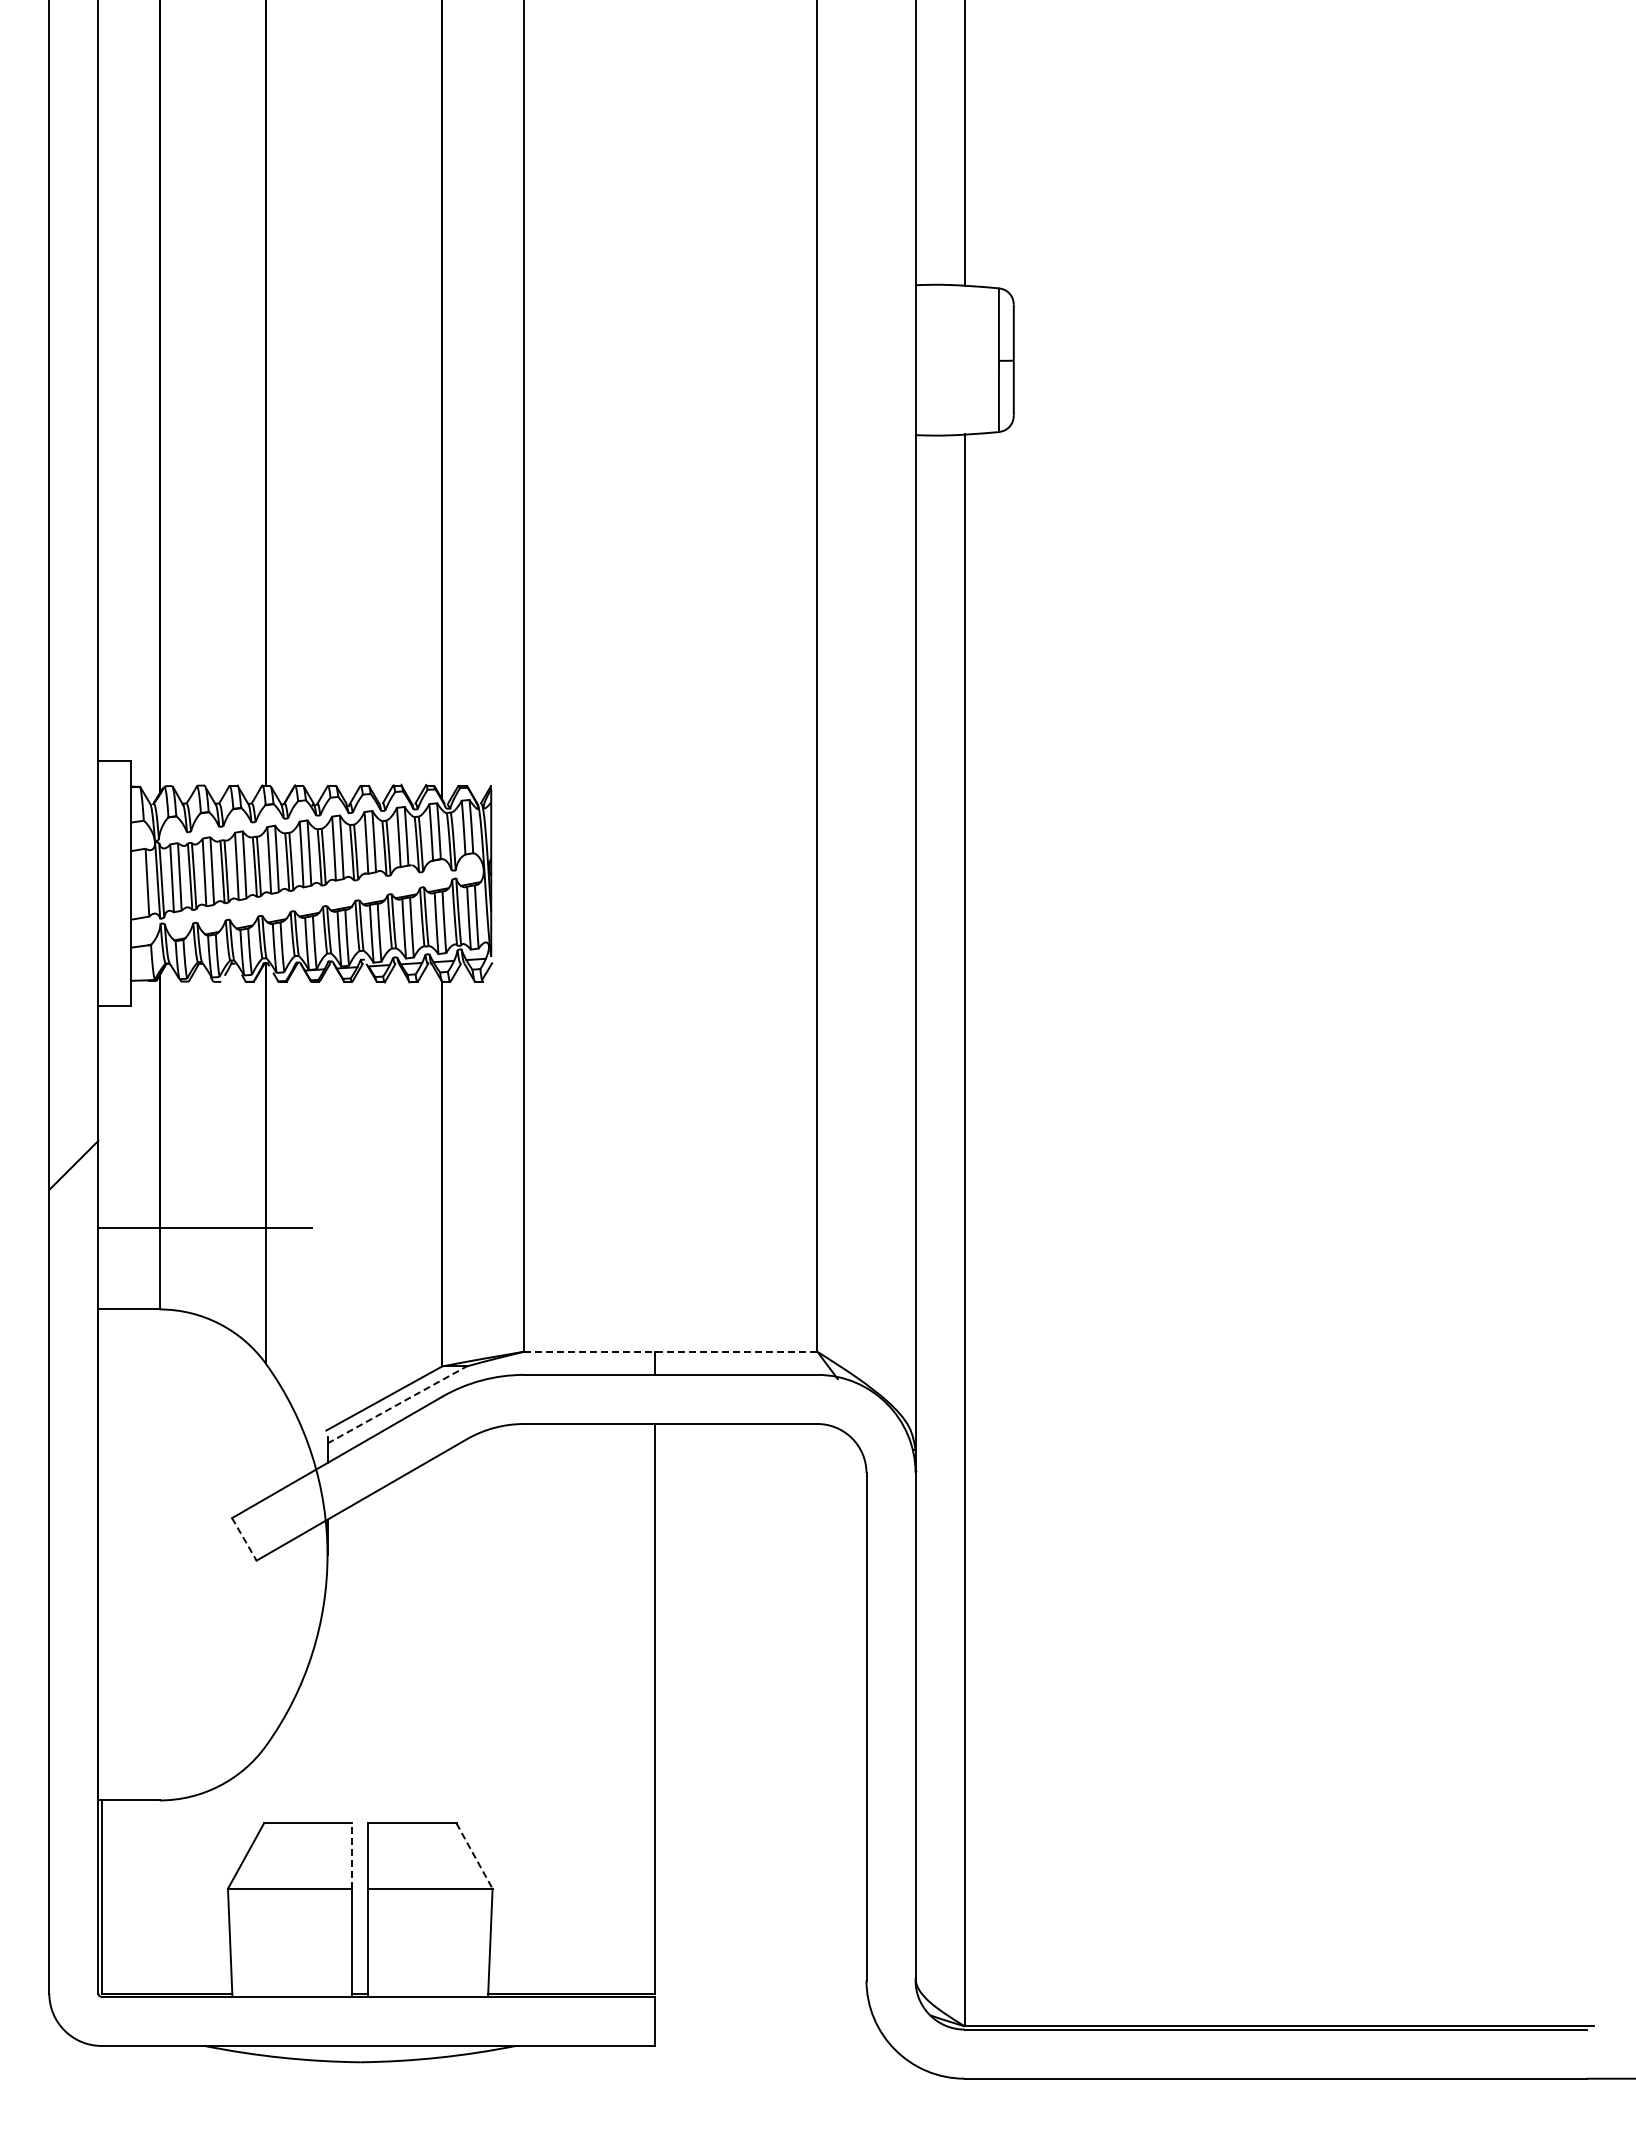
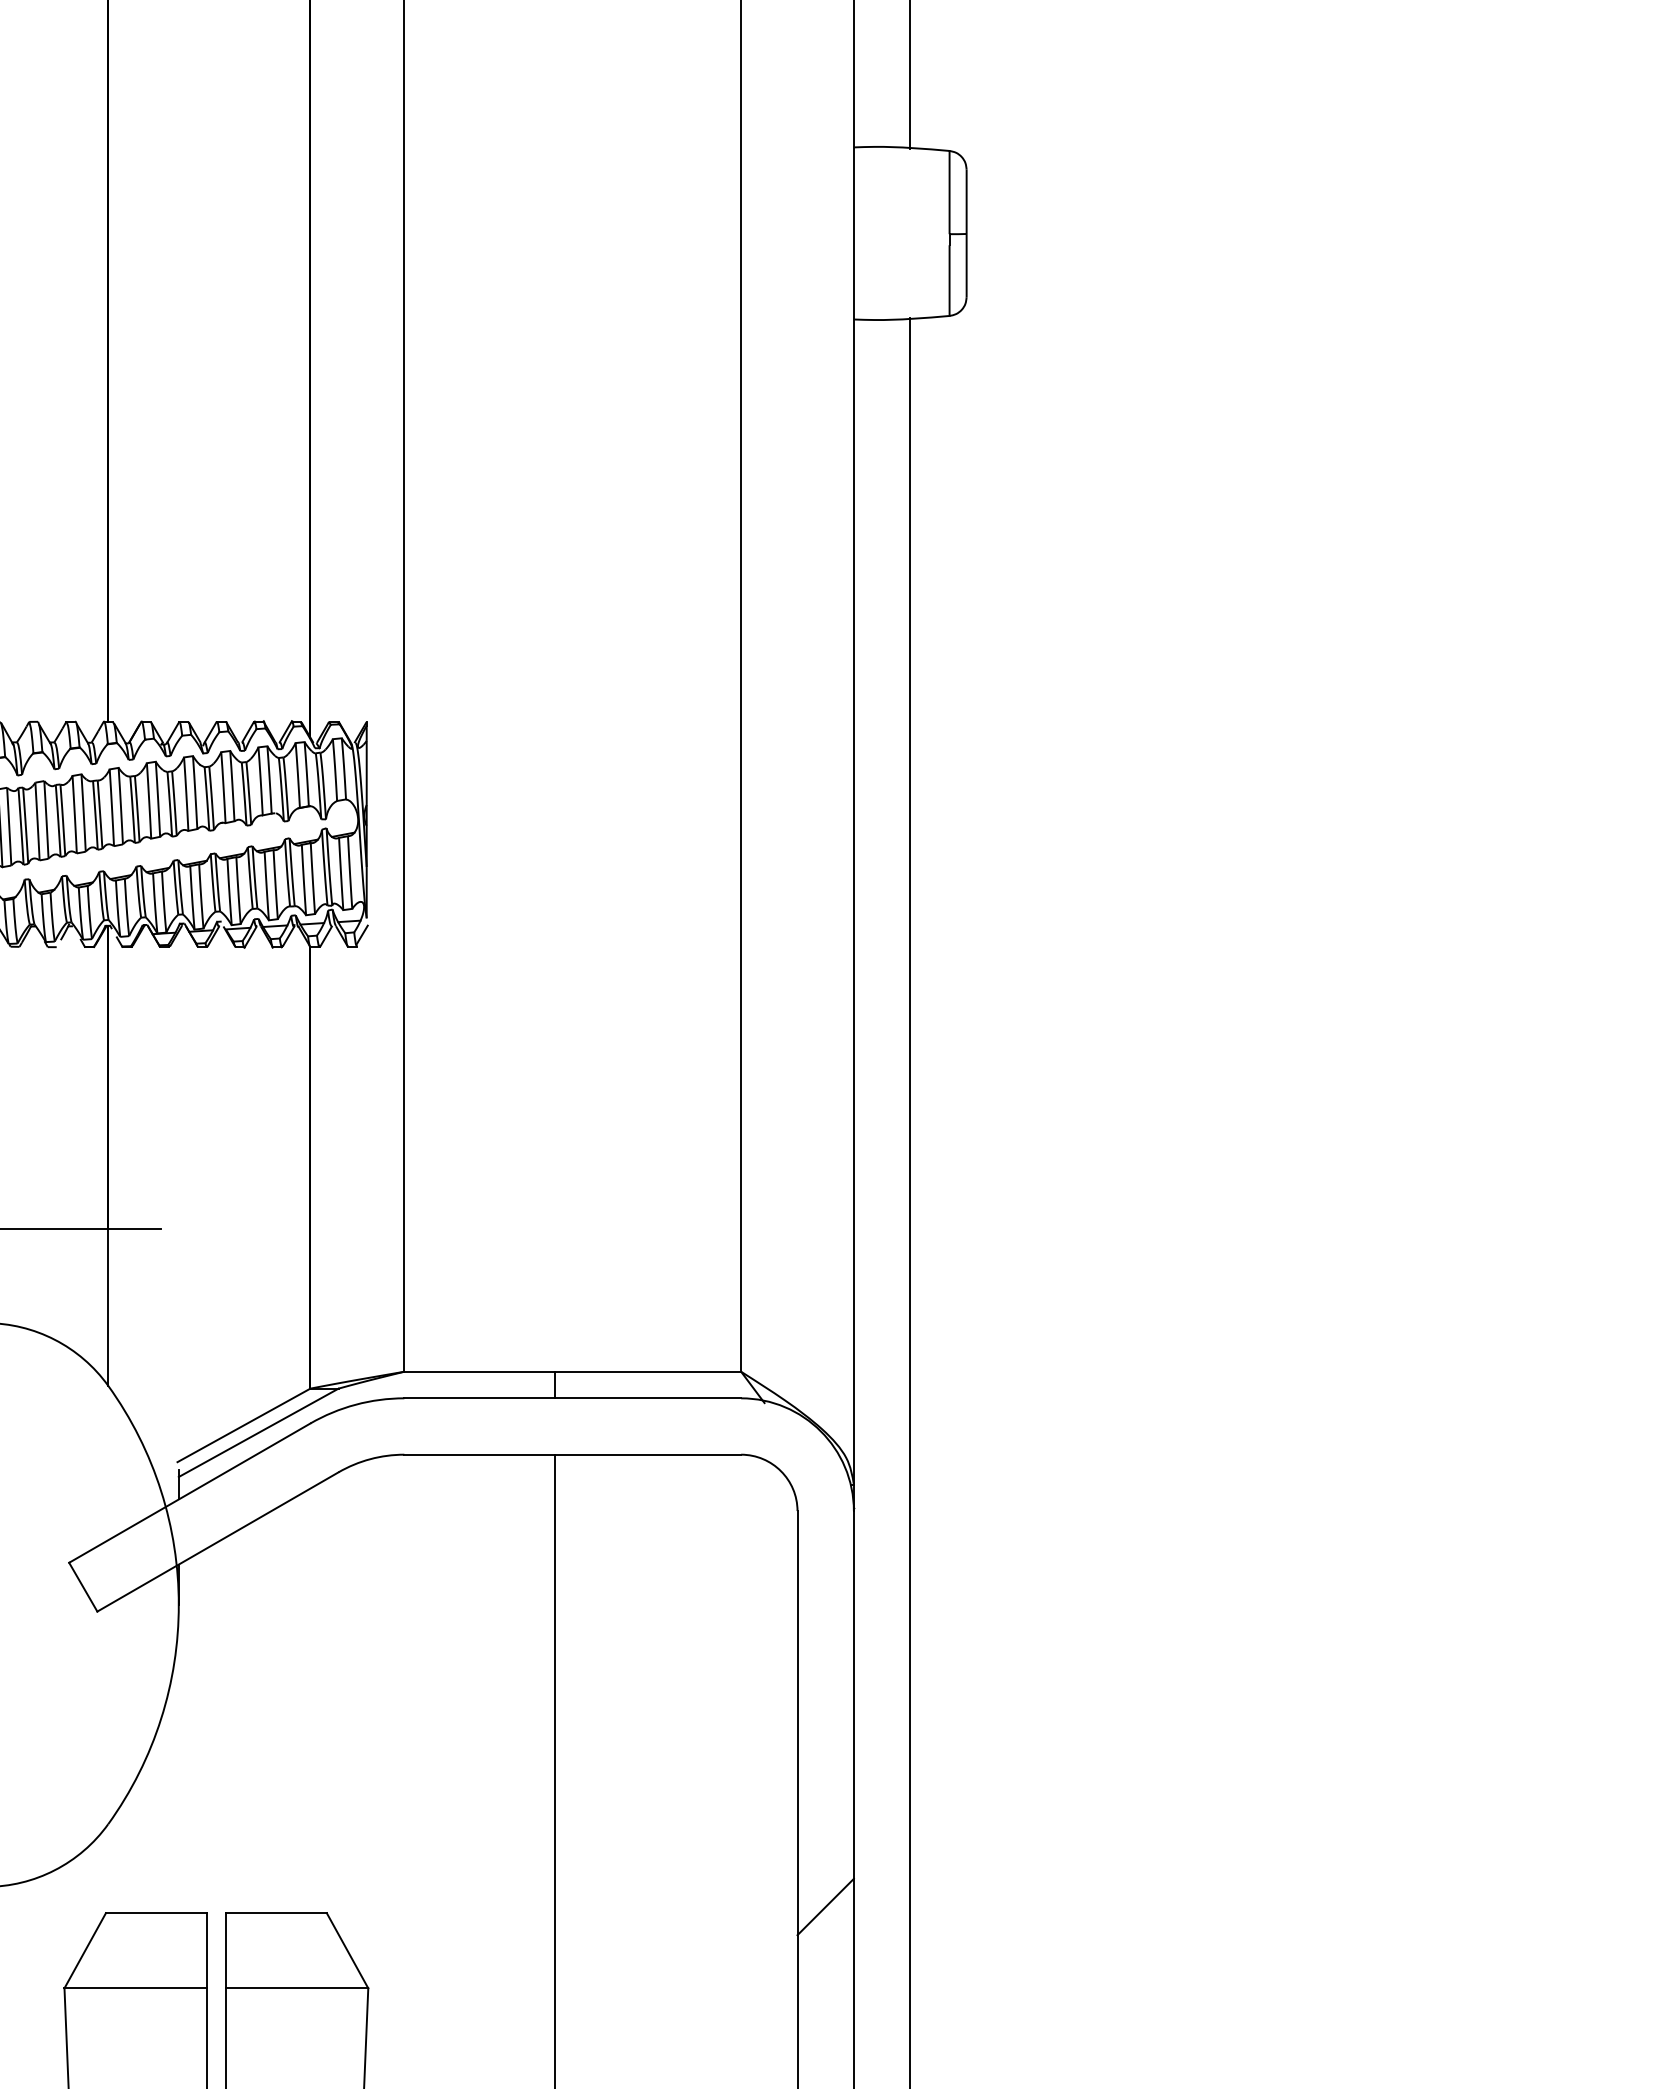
line: (670, 1351) -> (572, 1371), dashed -> solid
line: (397, 1404) -> (259, 1432), dashed -> solid
line: (244, 1539) -> (83, 1587), dashed -> solid
line: (890, 1817) -> (825, 1906), added
line: (352, 1856) -> (207, 1951), dashed -> solid
line: (474, 1856) -> (347, 1951), dashed -> solid

